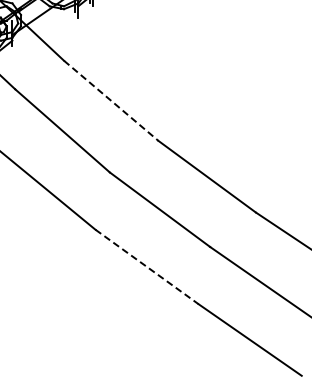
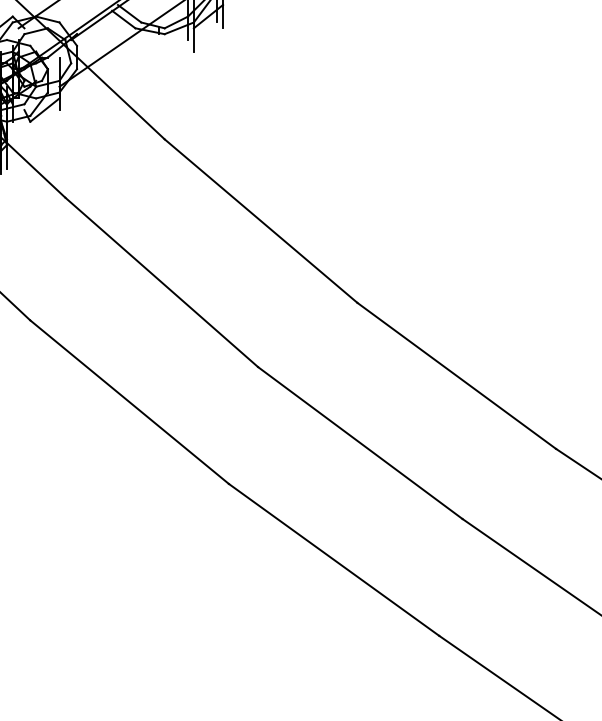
line: (111, 100) -> (261, 220), dashed -> solid
line: (147, 266) -> (334, 558), dashed -> solid

